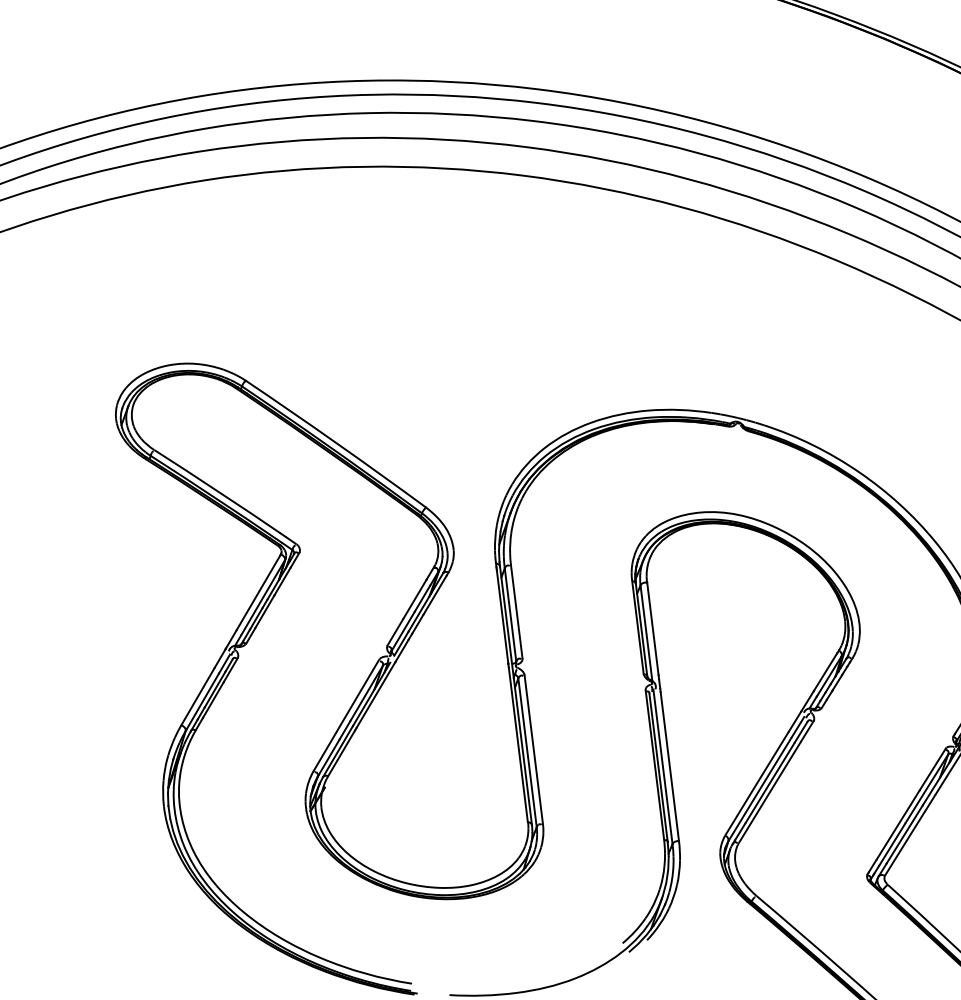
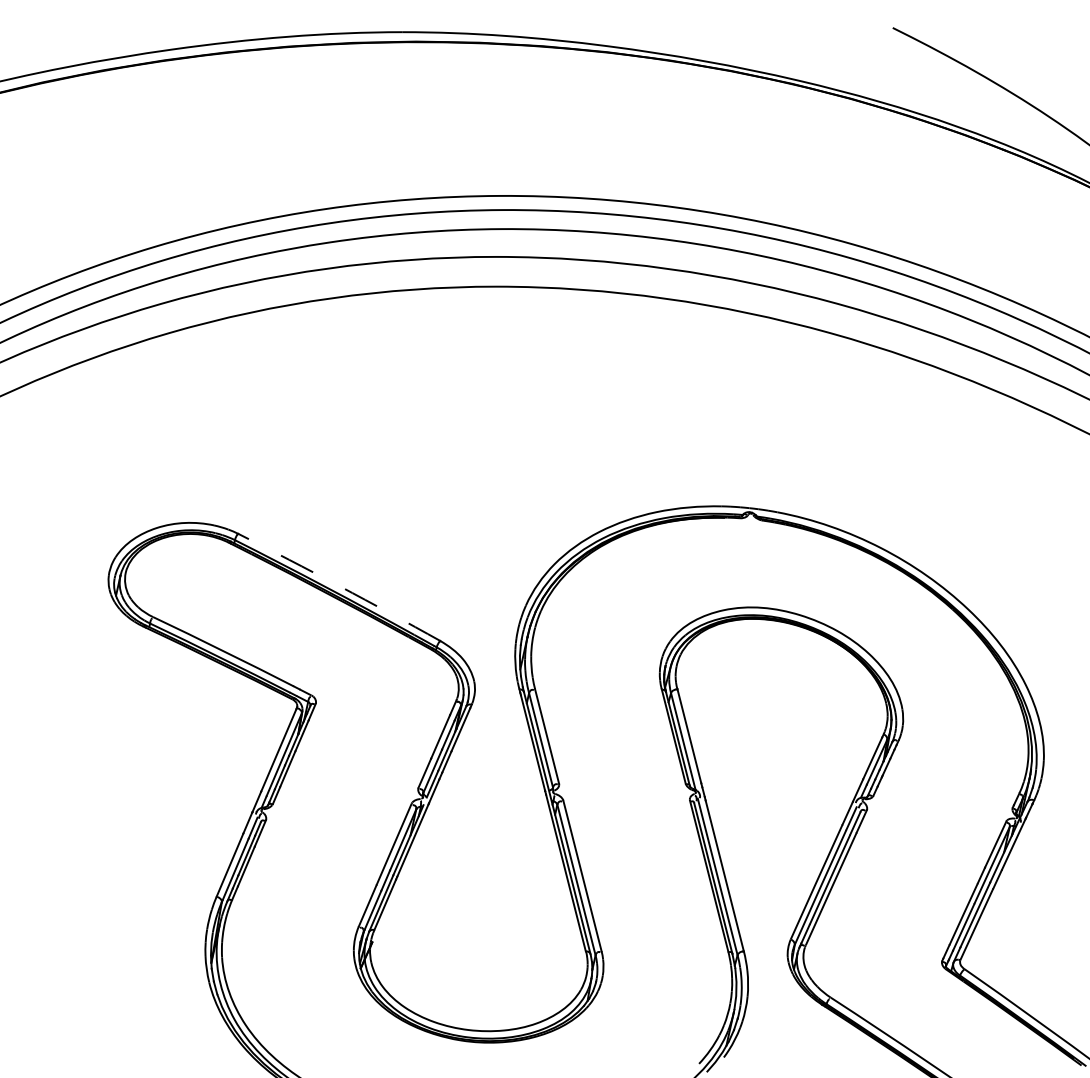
arc: (336, 443) -> (339, 586), solid -> dashed

